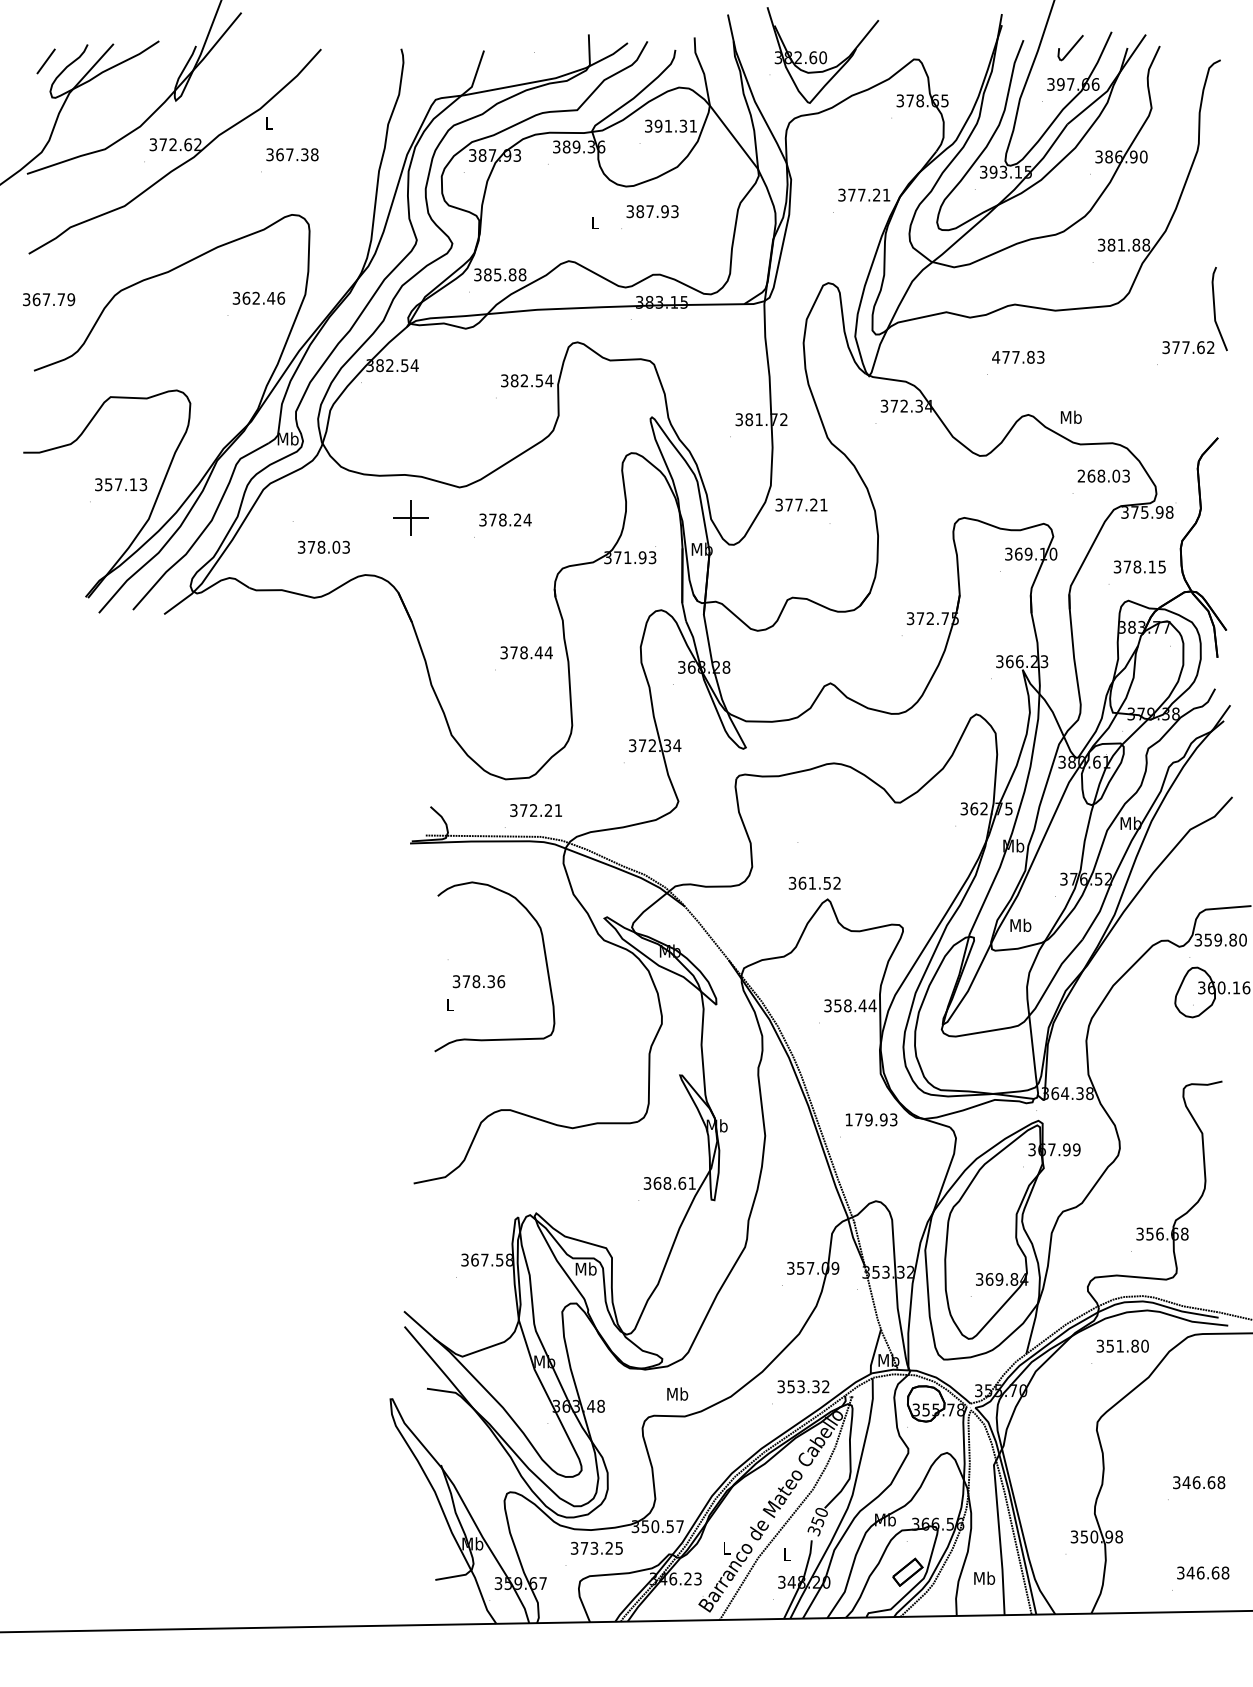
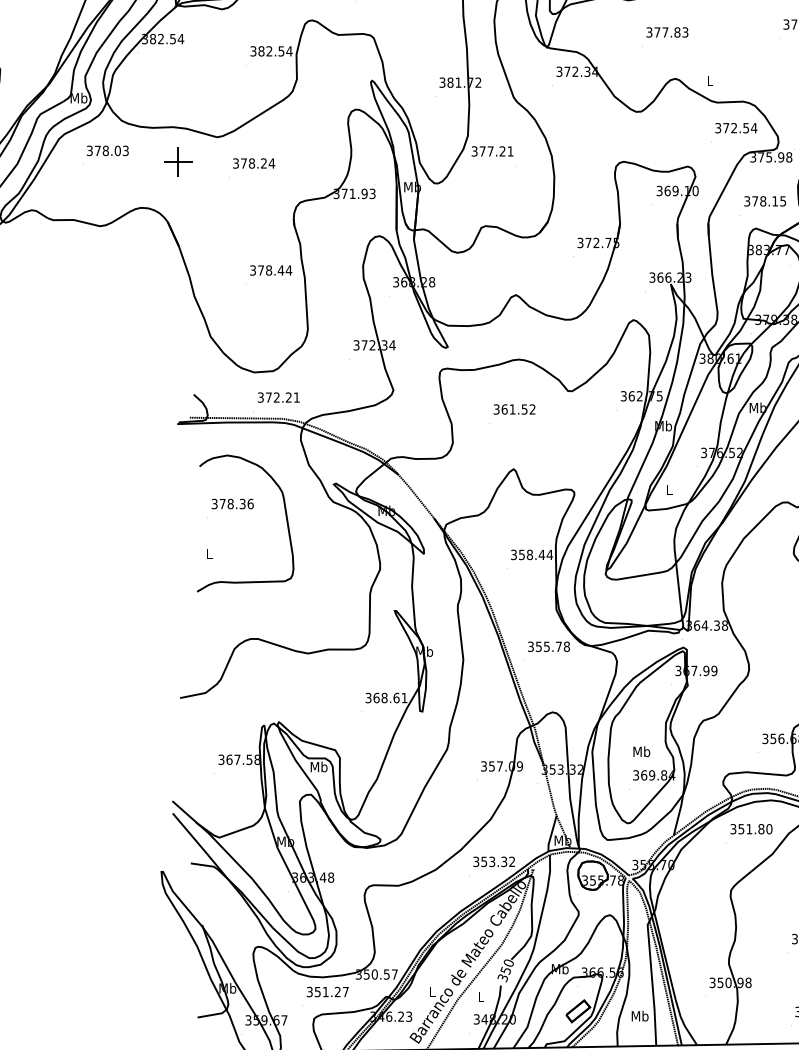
text: (996, 356) -> (649, 31), 477.83 -> 377.83
text: (1070, 416) -> (709, 80), Mb -> L
text: (1103, 475) -> (735, 127), 268.03 -> 372.54
text: (323, 546) -> (107, 150), moved
text: (814, 882) -> (514, 408), moved
text: (1020, 924) -> (669, 489), Mb -> L
text: (478, 981) -> (232, 503), moved
text: (871, 1119) -> (549, 646), 179.93 -> 355.78
text: (677, 1393) -> (641, 751), moved
text: (601, 1547) -> (331, 991), 373.25 -> 351.27

